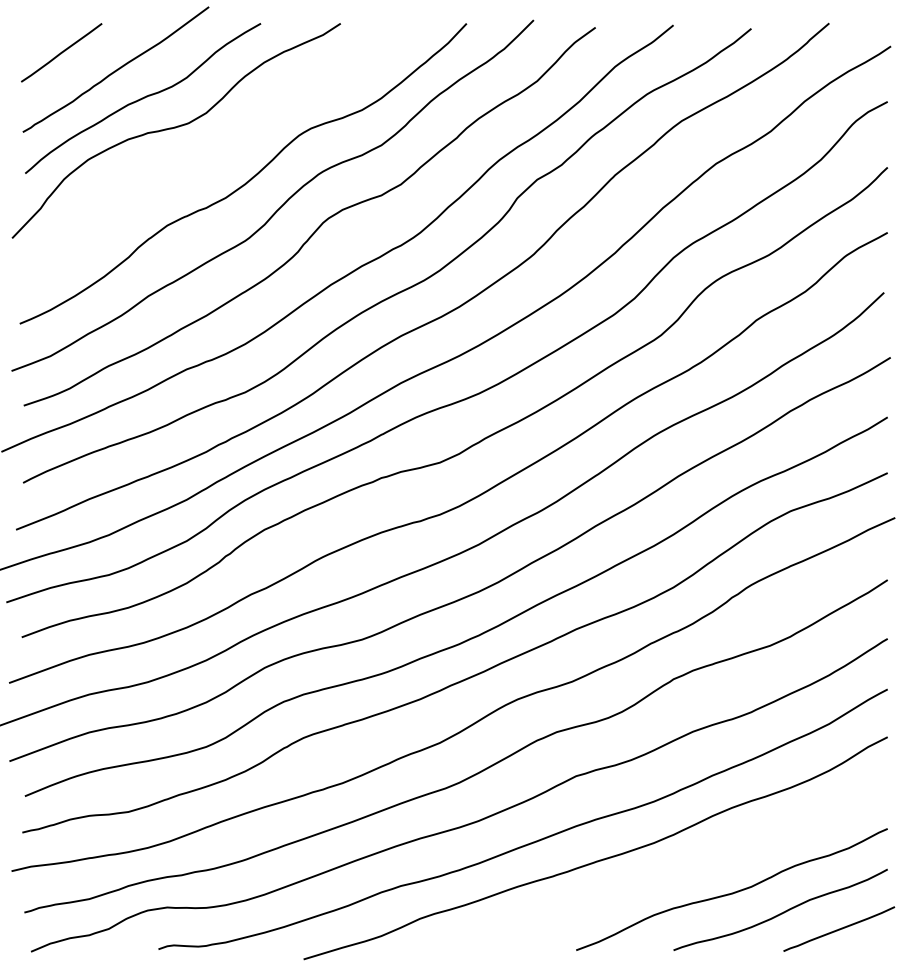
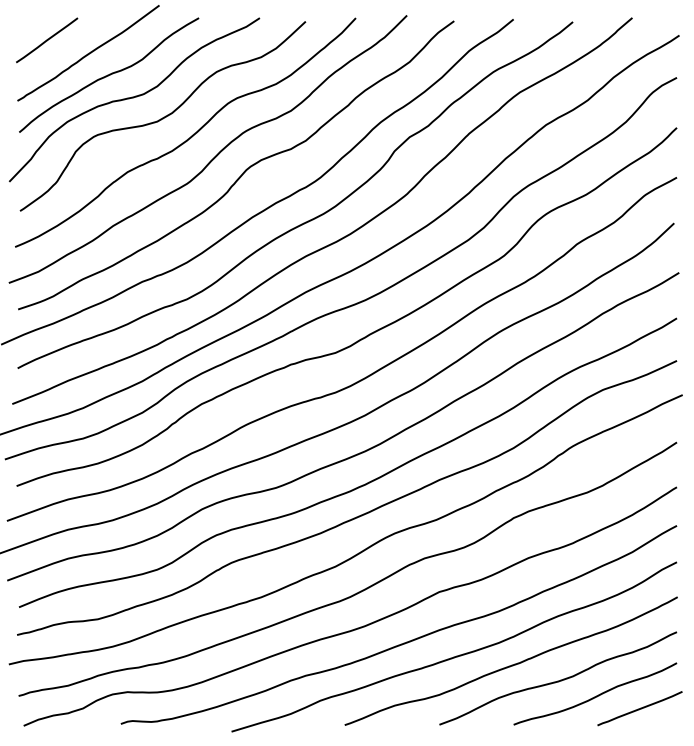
curve: (213, 153) -> (162, 117), added
curve: (670, 871) -> (511, 664), added

